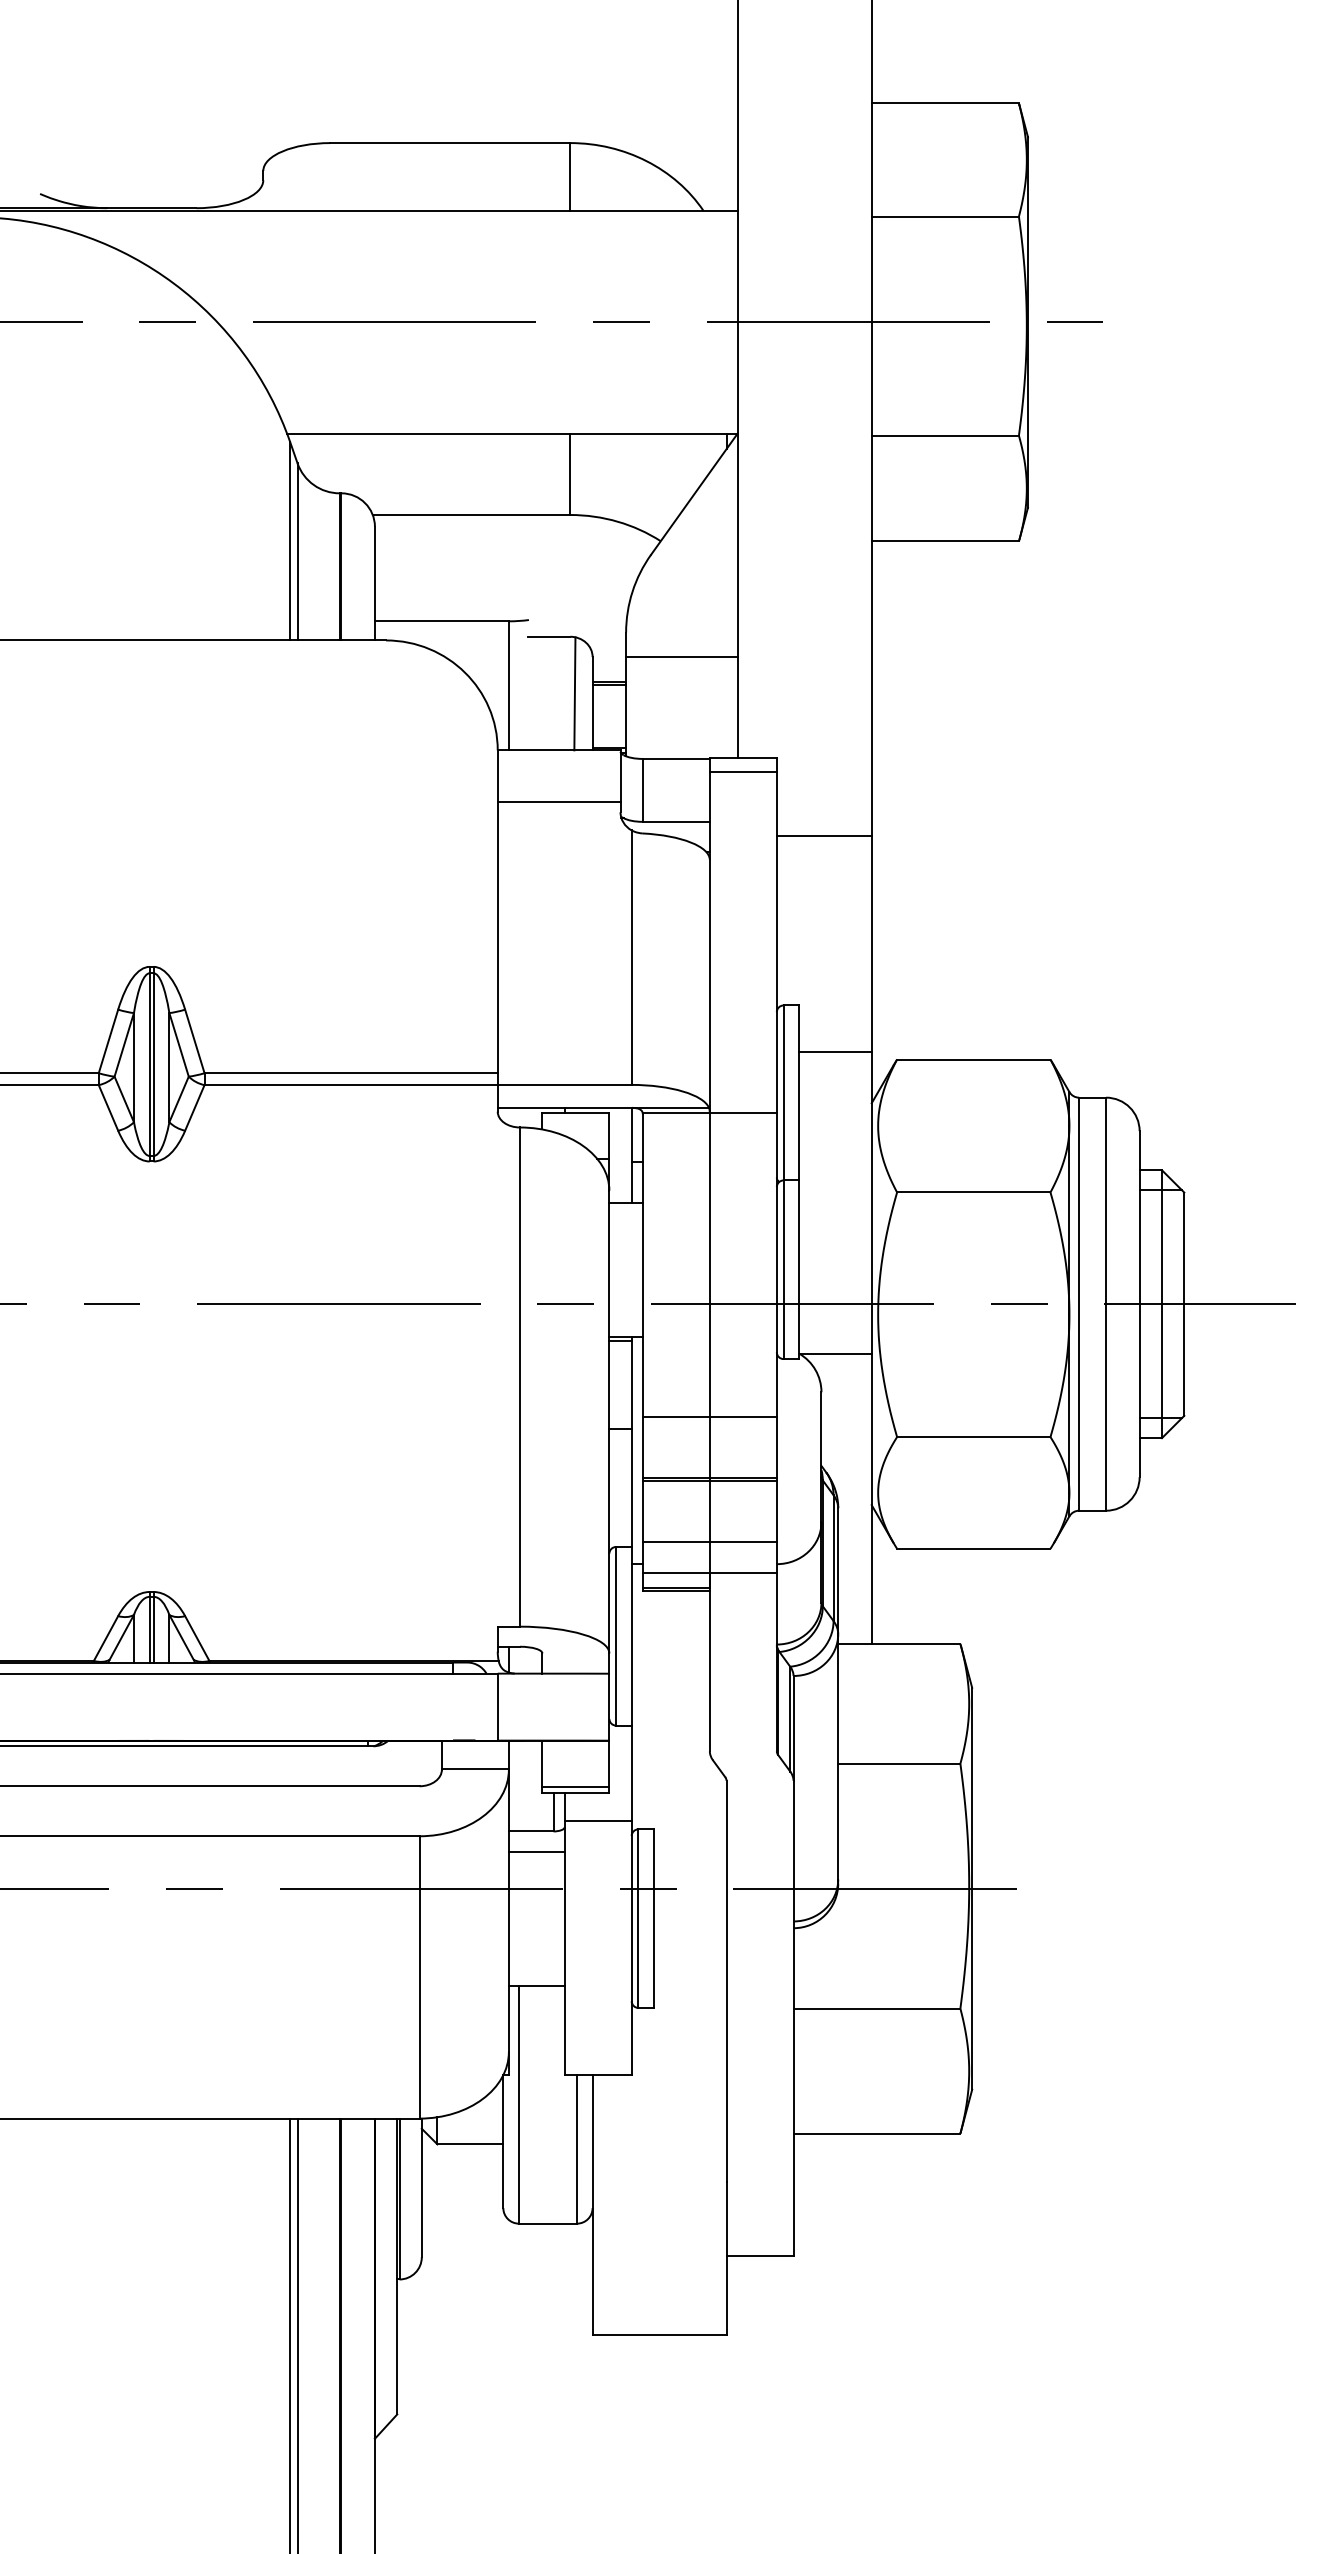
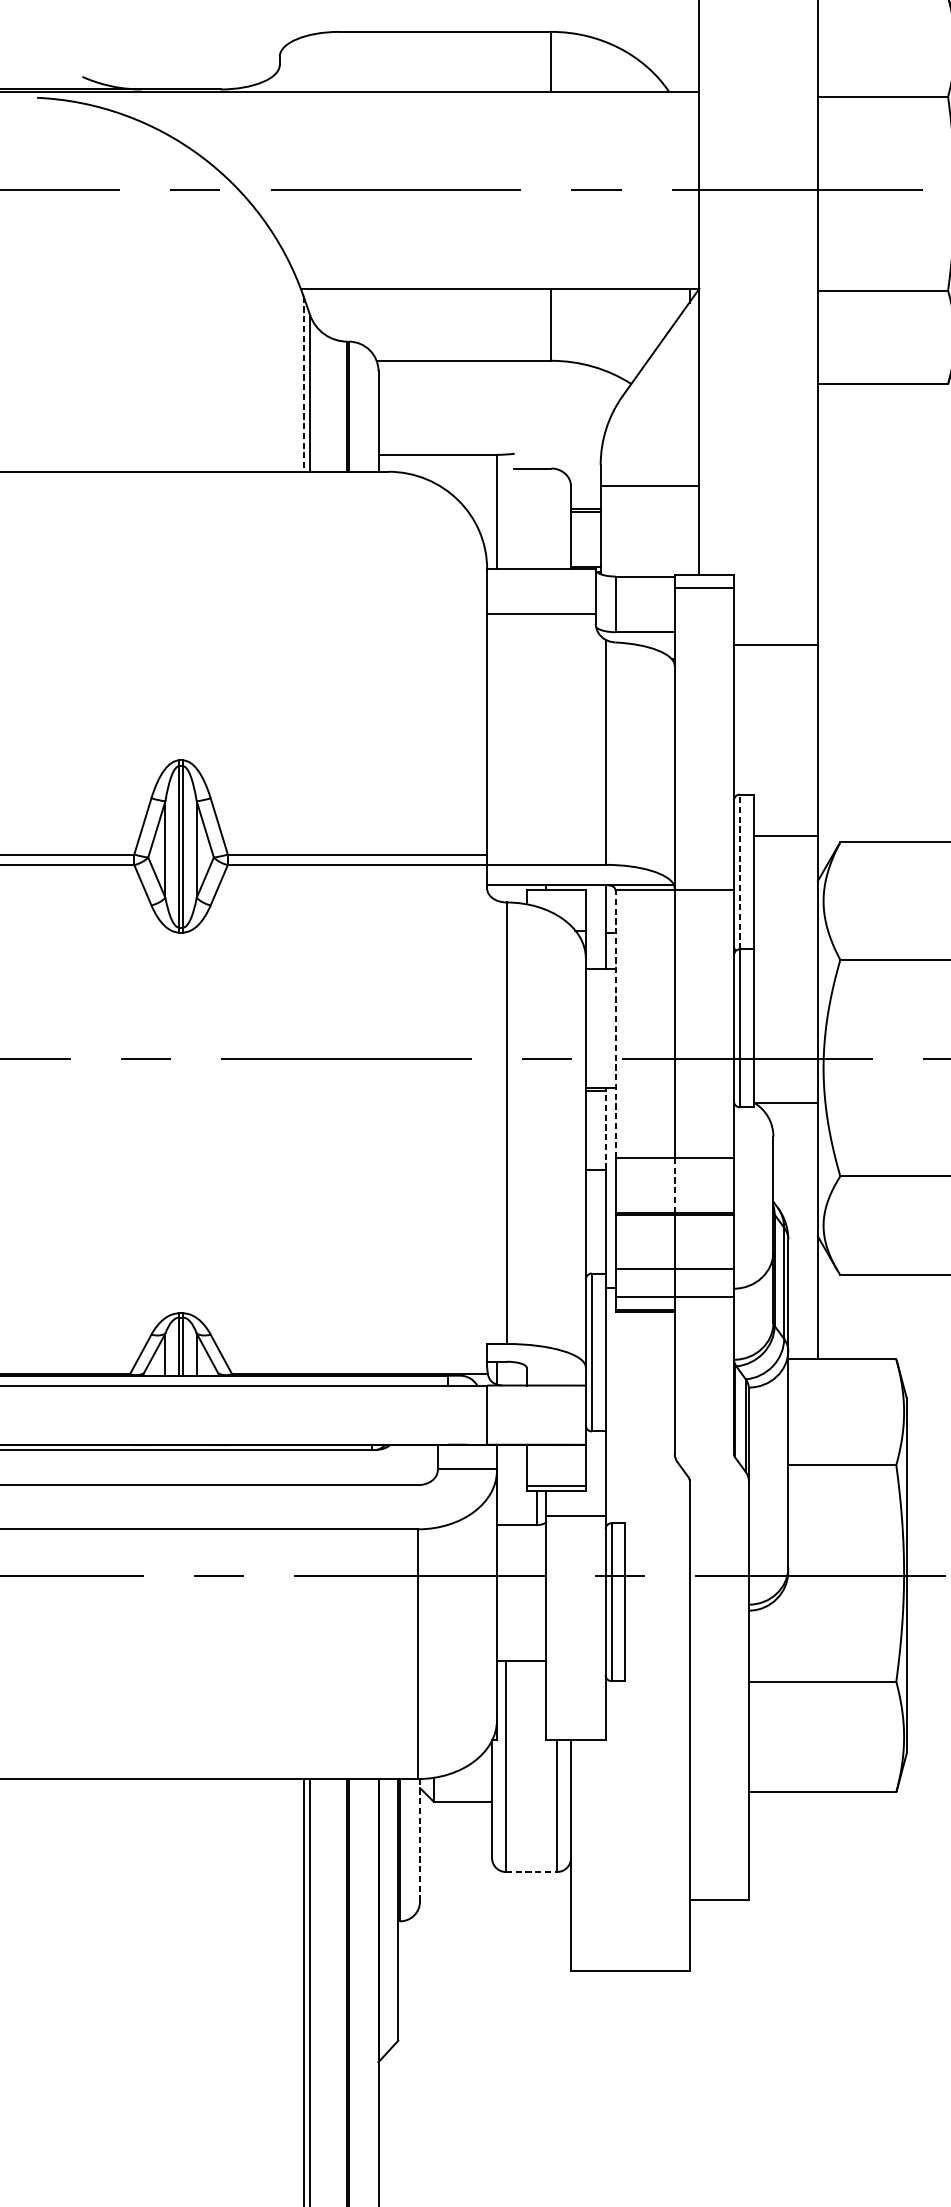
line: (290, 541) -> (303, 384), solid -> dashed
line: (574, 693) -> (555, 518), removed
line: (783, 1092) -> (739, 871), solid -> dashed
line: (642, 1265) -> (615, 1024), solid -> dashed
line: (631, 1384) -> (605, 1129), solid -> dashed
line: (709, 1447) -> (674, 1185), solid -> dashed
line: (536, 1851) -> (521, 1542), removed
line: (421, 2187) -> (419, 1839), solid -> dashed
line: (548, 2223) -> (532, 1871), solid -> dashed

